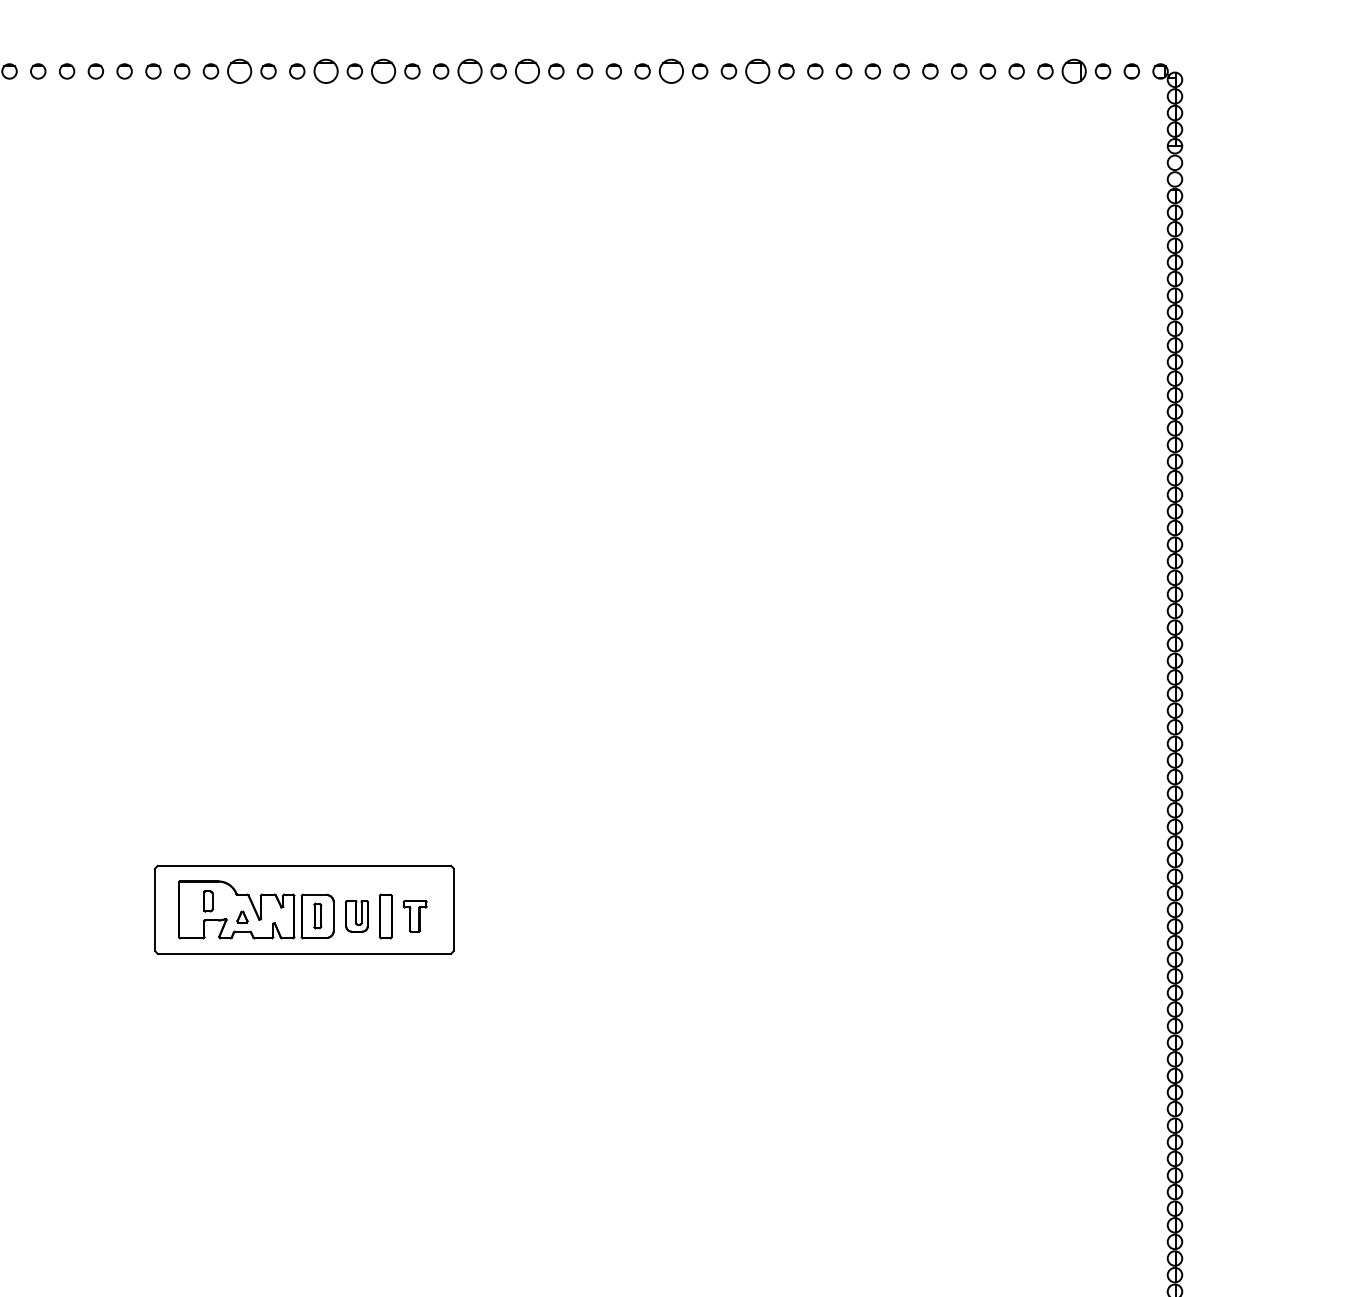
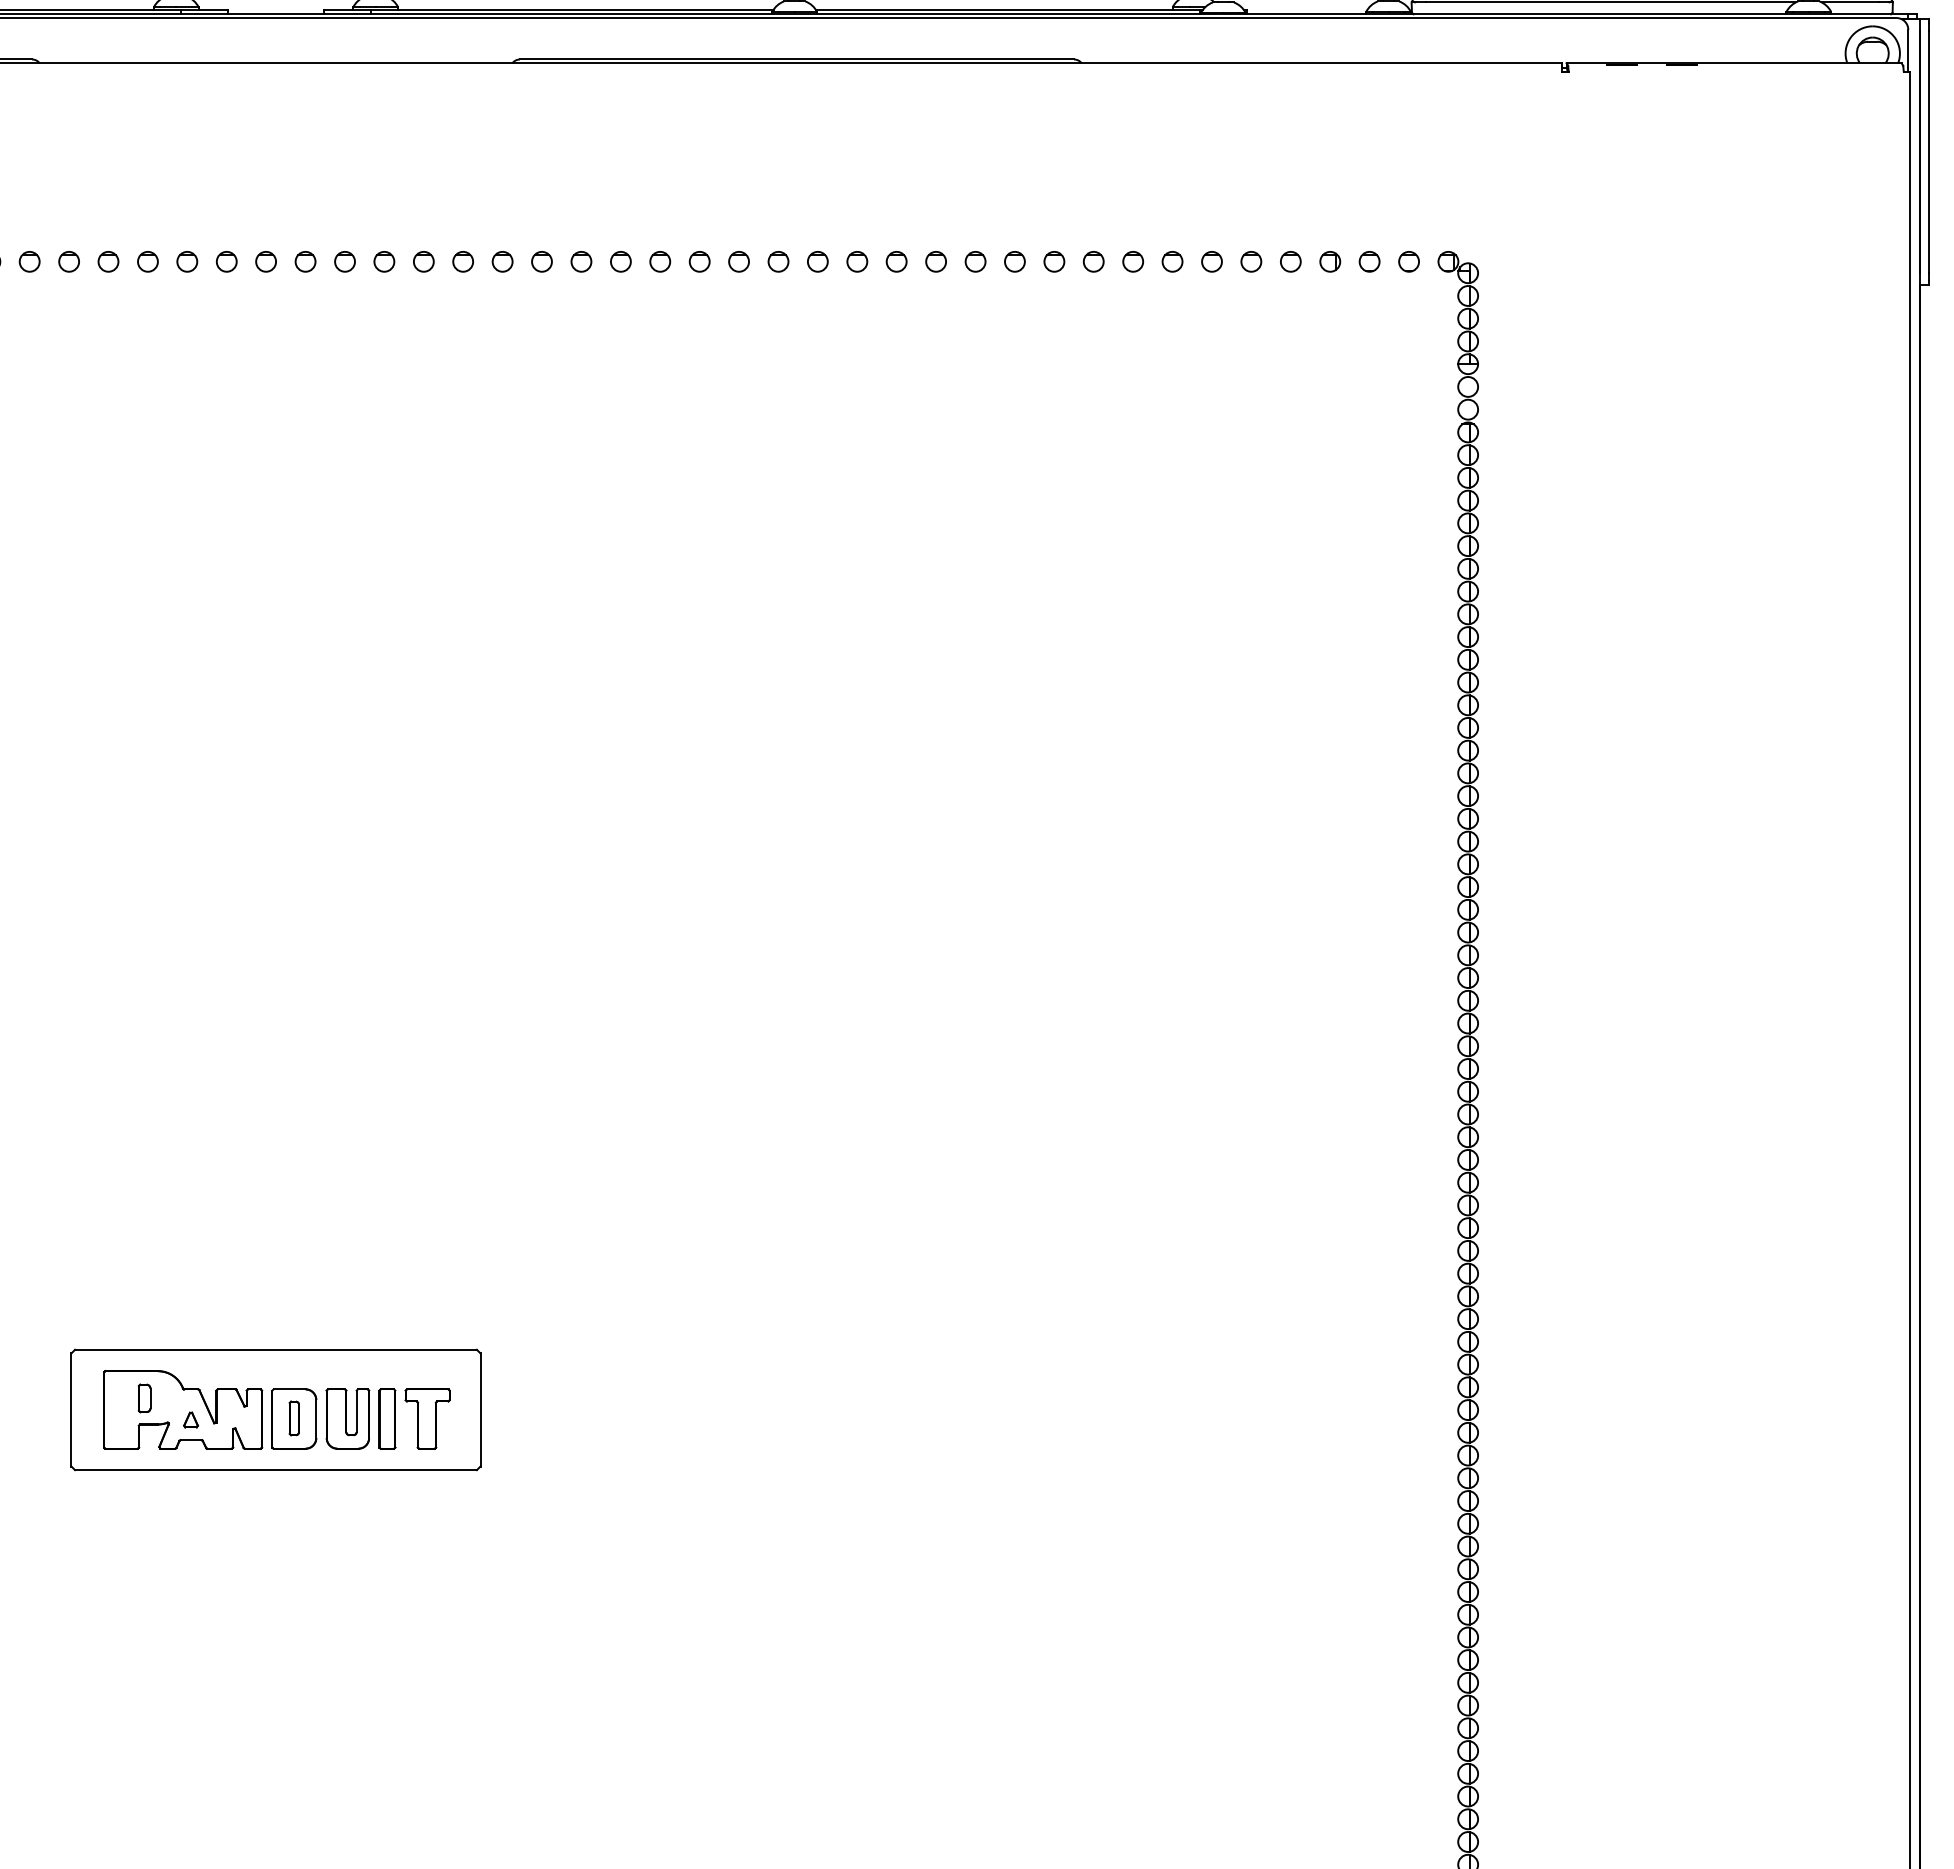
part: (239, 71) -> (187, 261), size x0.62
part: (326, 71) -> (305, 261), size x0.62
part: (383, 71) -> (384, 261), size x0.62
part: (469, 71) -> (502, 261), size x0.62
part: (527, 71) -> (581, 261), size x0.62
part: (671, 71) -> (778, 261), size x0.62
part: (757, 71) -> (896, 261), size x0.62
part: (1074, 71) -> (1330, 261), size x0.62
part: (356, 916) -> (347, 1418), size x1.43
part: (415, 916) -> (427, 1418), size x1.43

